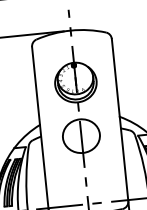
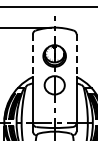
line: (115, 79) -> (76, 56), solid -> dashed
line: (35, 87) -> (32, 56), solid -> dashed

